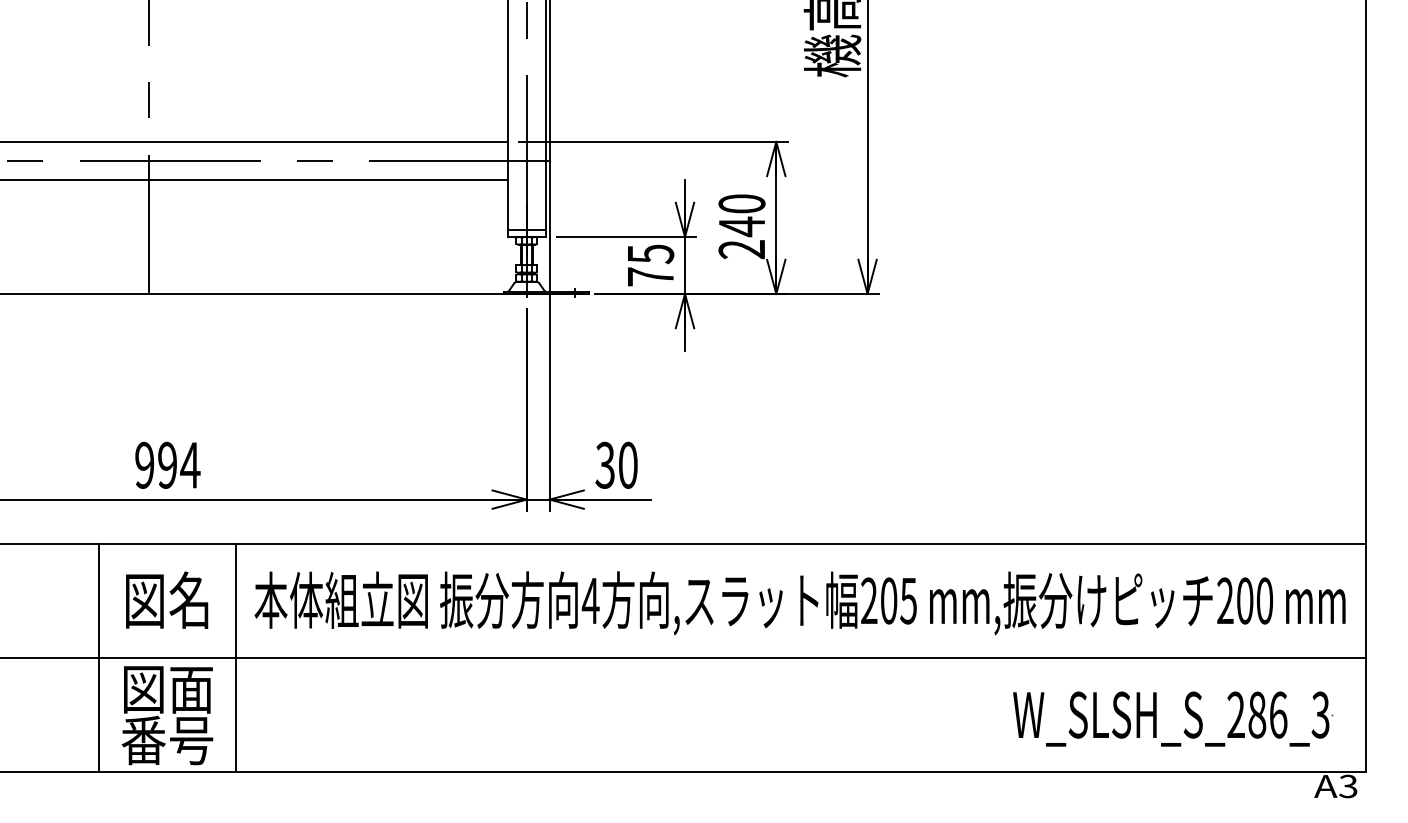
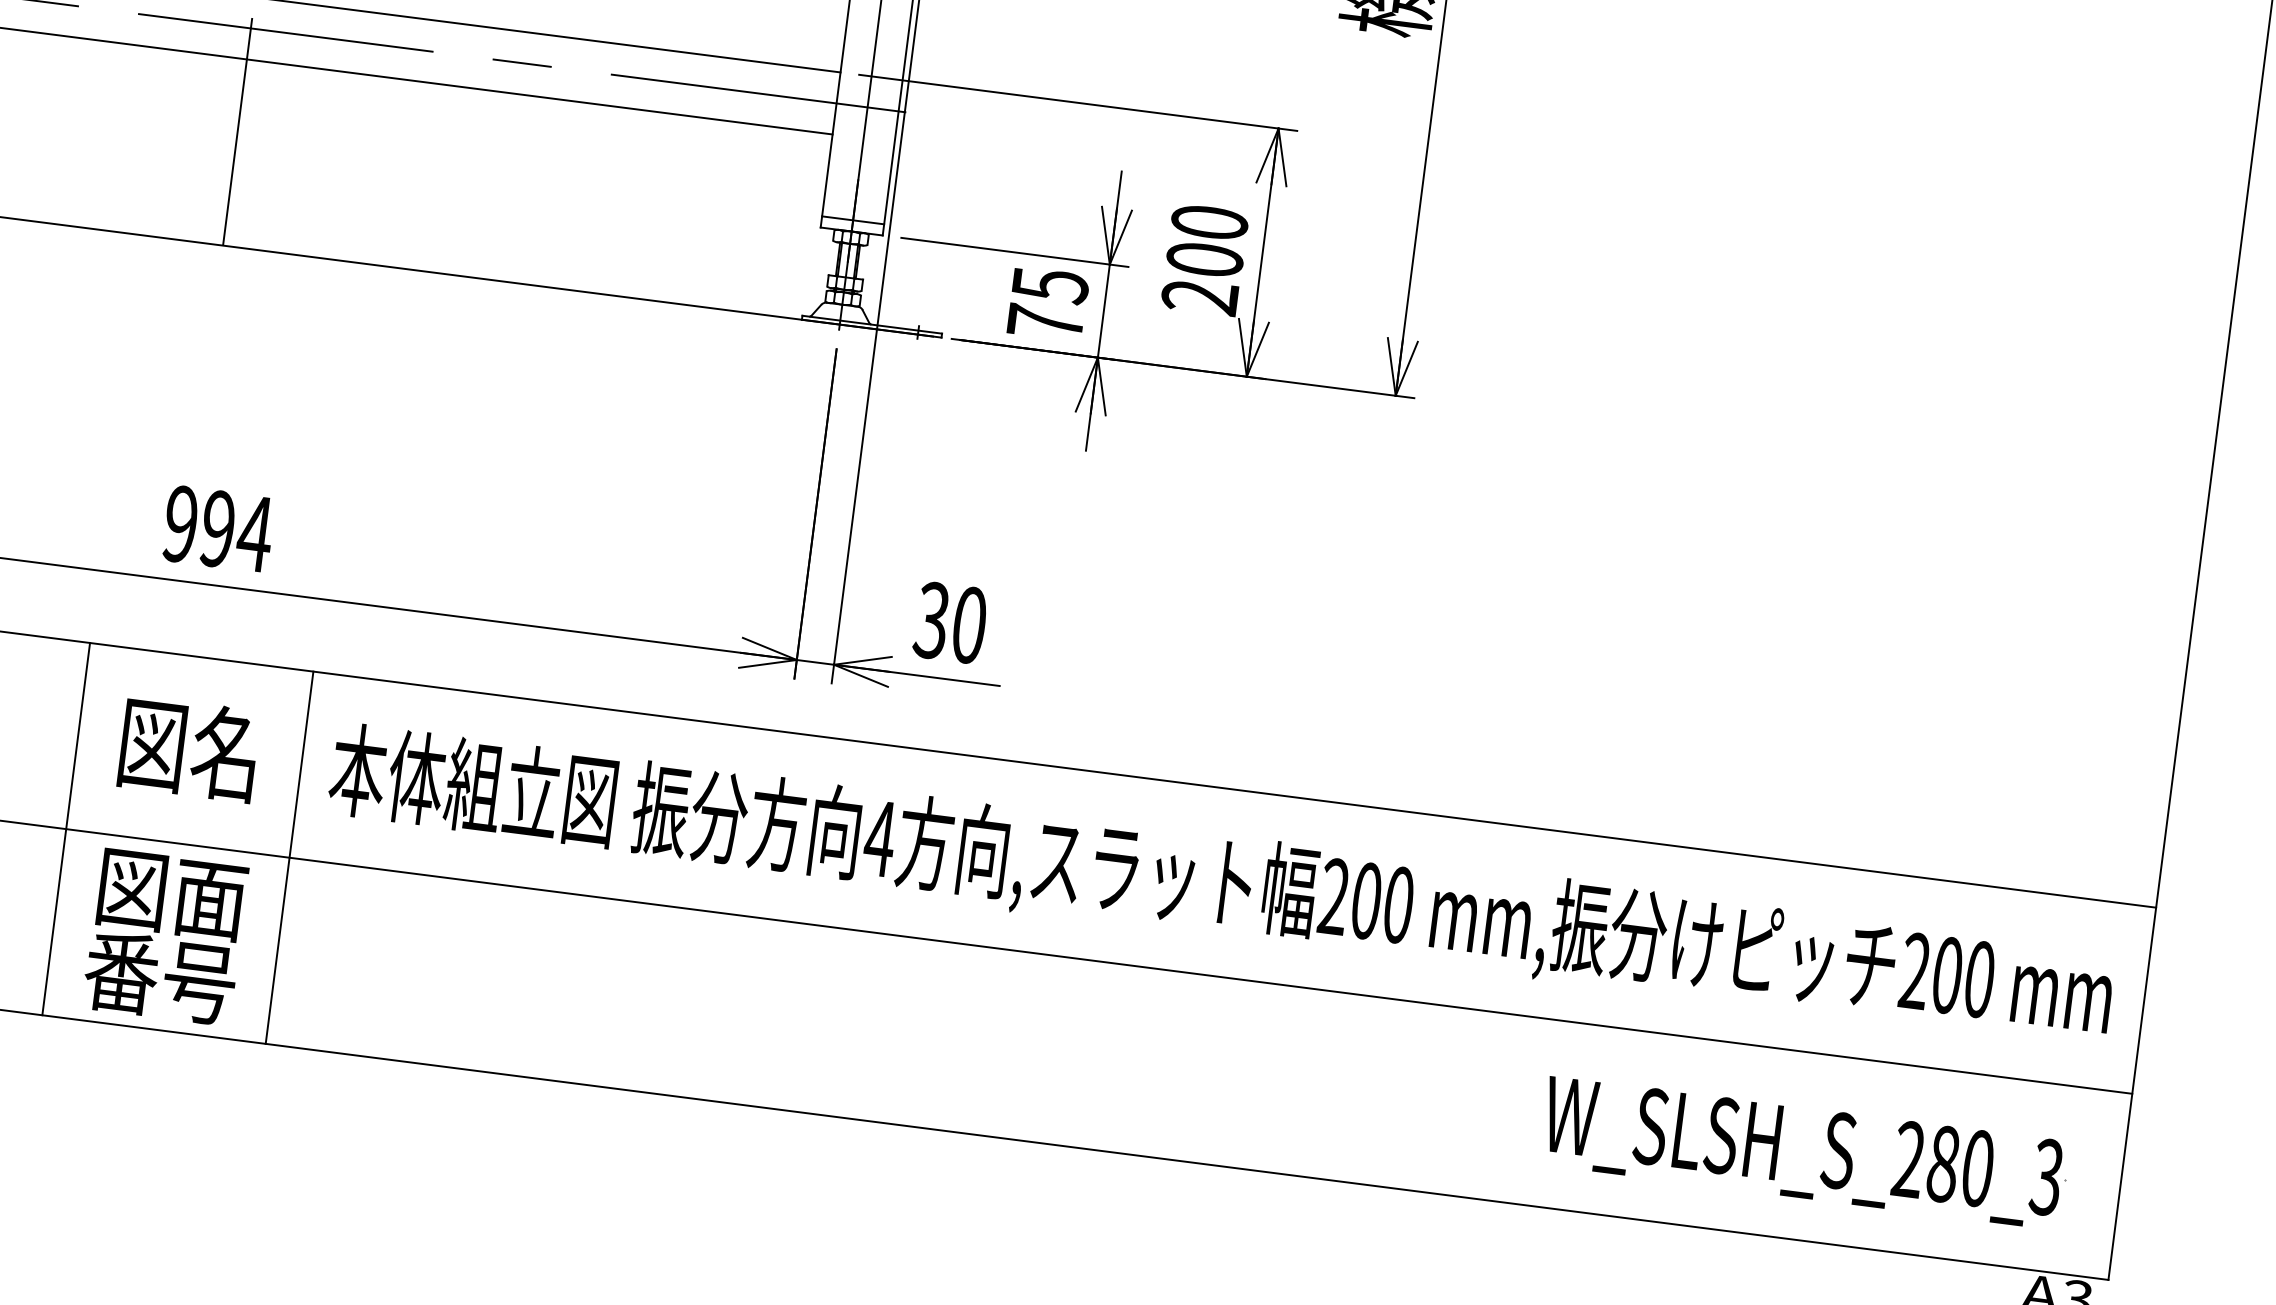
text: (741, 226) -> (1204, 259), 240 -> 200
text: (908, 600) -> (1398, 904), 205 -> 200
text: (1278, 714) -> (1978, 1167), W_SLSH_S_286_3 -> W_SLSH_S_280_3

